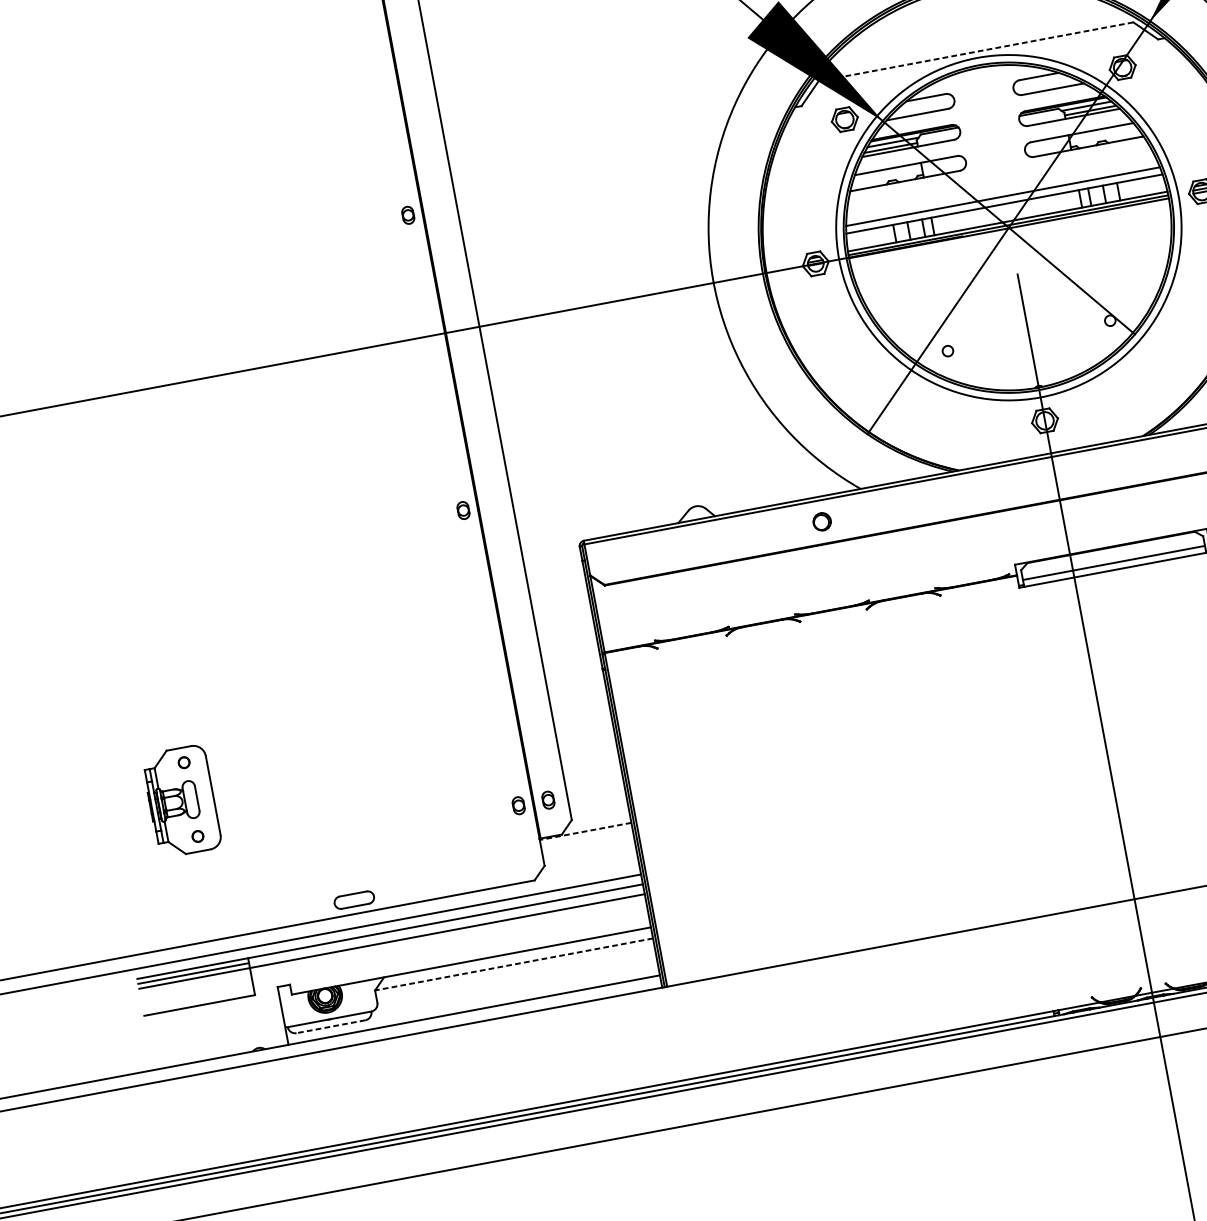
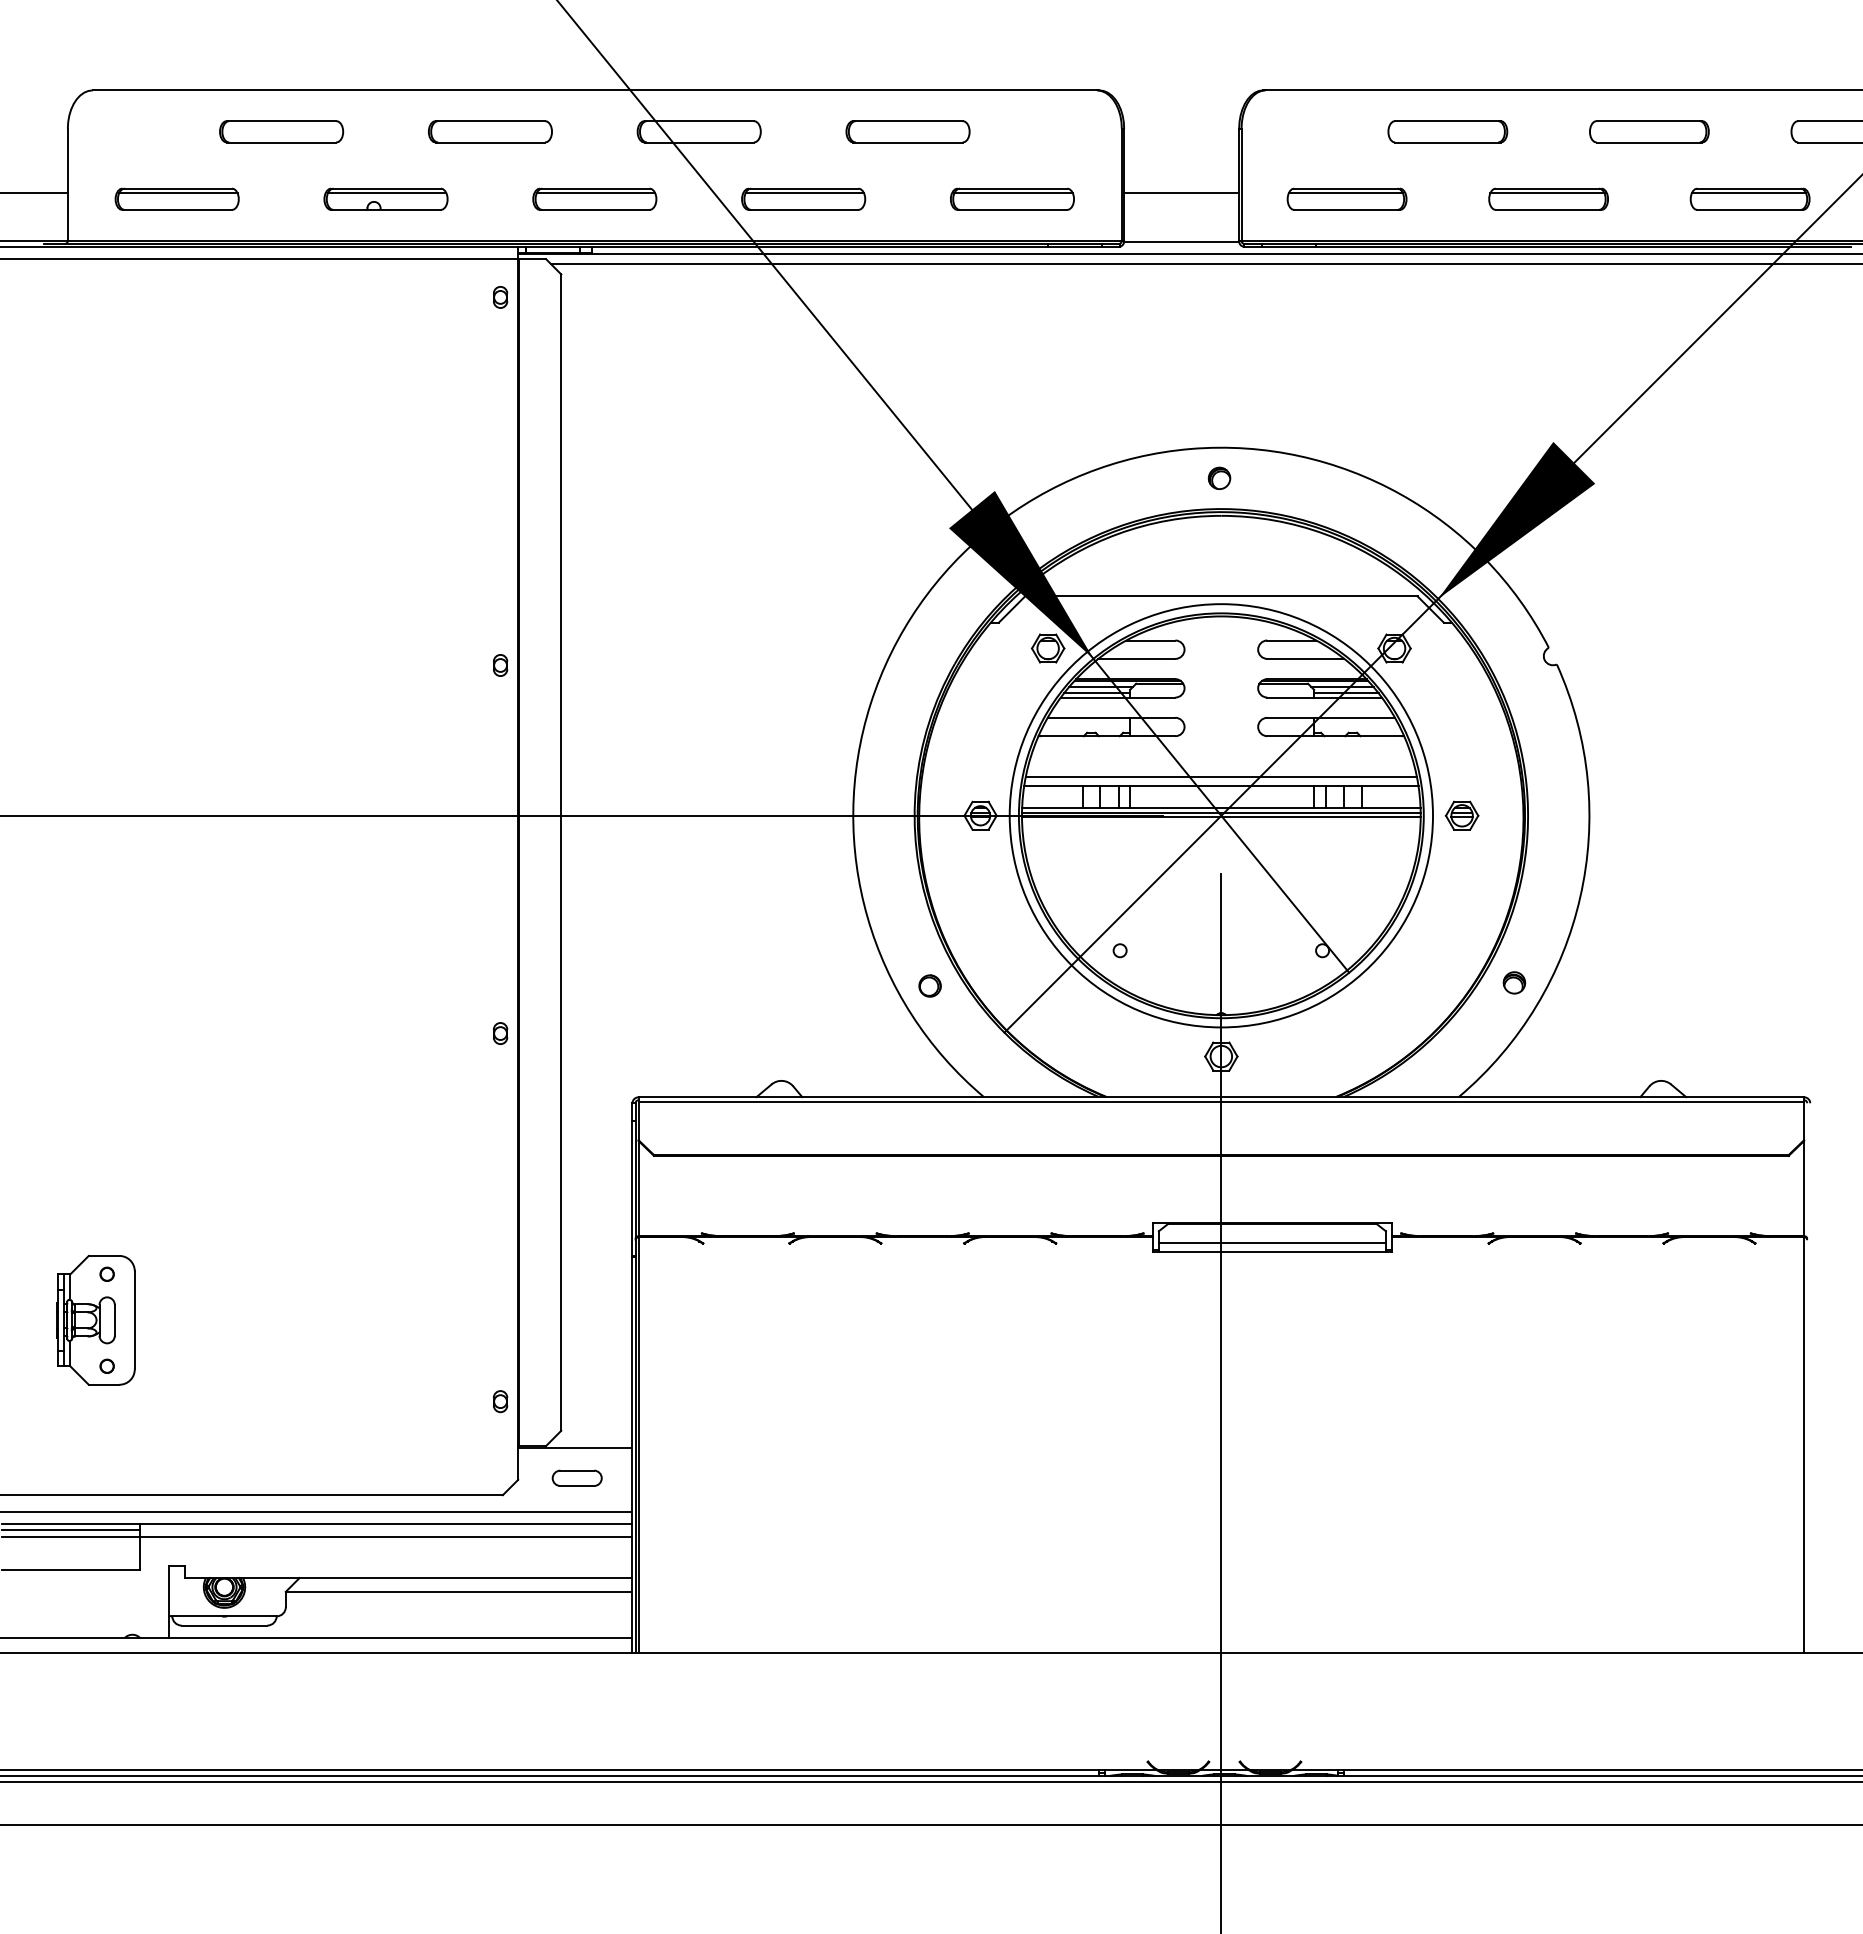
line: (975, 51) -> (1220, 596), dashed -> solid
part: (821, 521) -> (929, 985), moved
part: (548, 800) -> (537, 1401), removed
line: (584, 831) -> (574, 1447), dashed -> solid
part: (353, 899) -> (576, 1477), moved
line: (513, 964) -> (458, 1591), dashed -> solid
line: (330, 1026) -> (224, 1625), dashed -> solid

